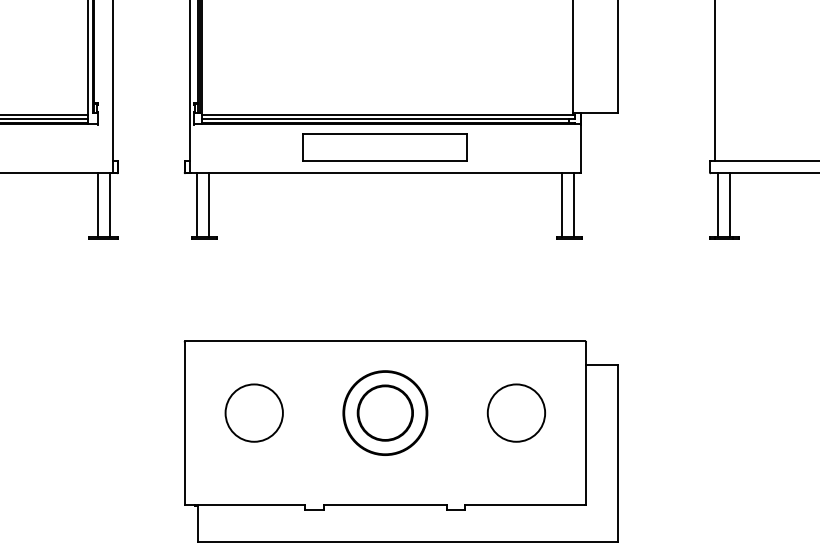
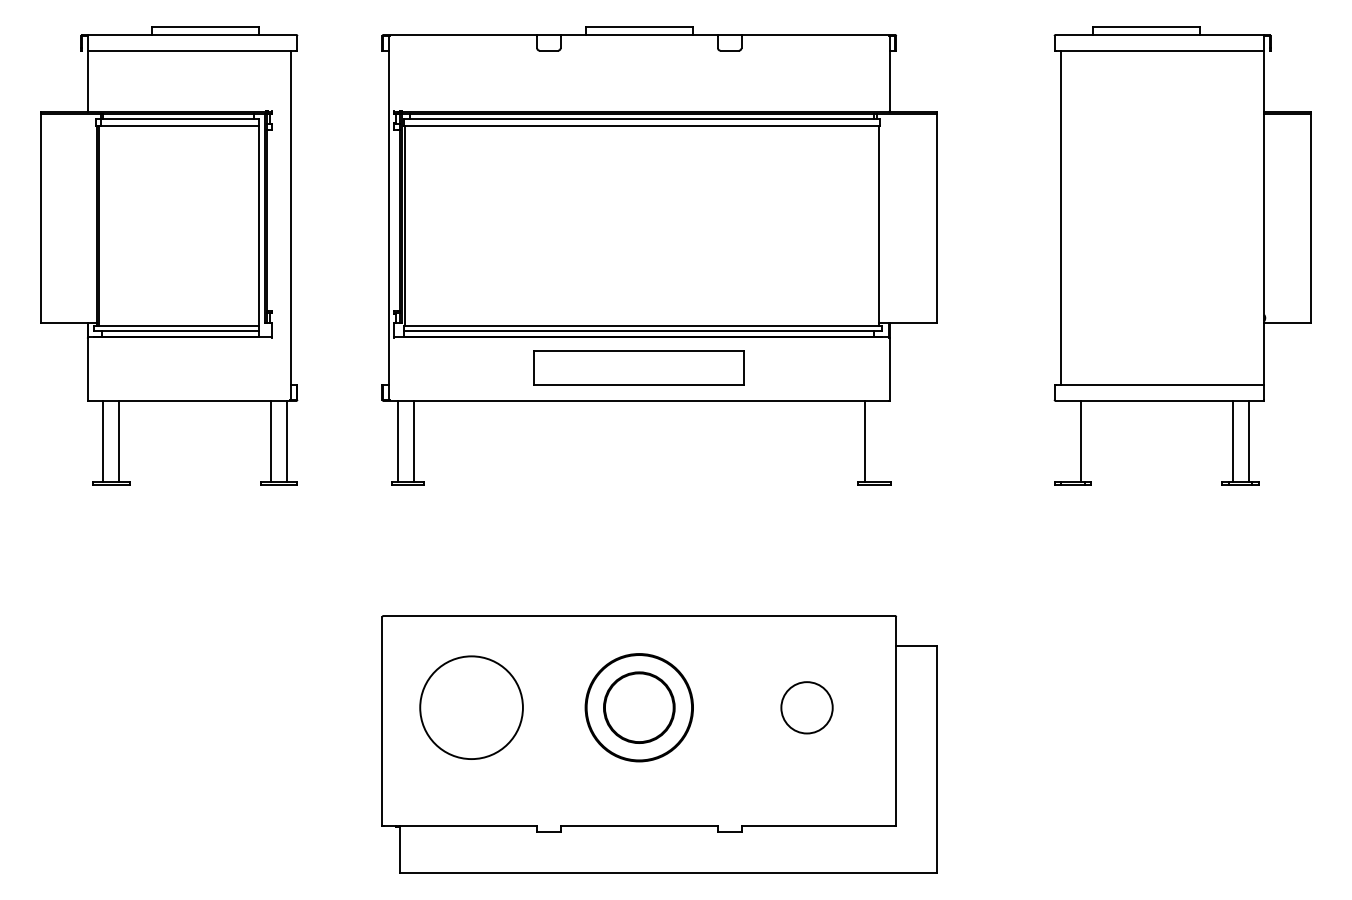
line: (573, 205) -> (880, 441), removed
line: (718, 205) -> (1065, 441), removed
circle: (254, 412) -> (471, 707), size x1.4
circle: (516, 412) -> (806, 707), size x0.7

